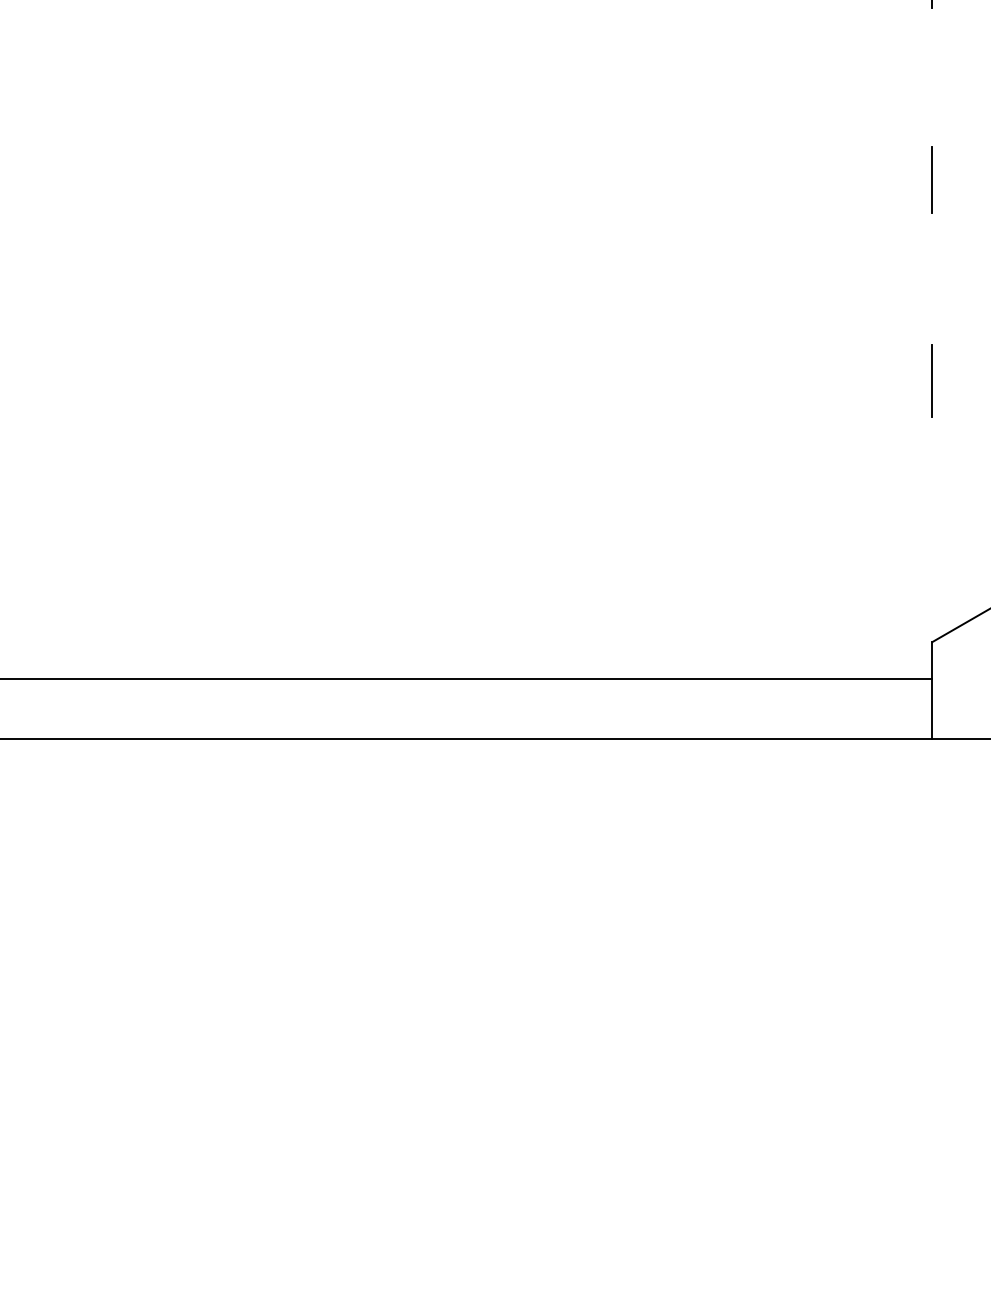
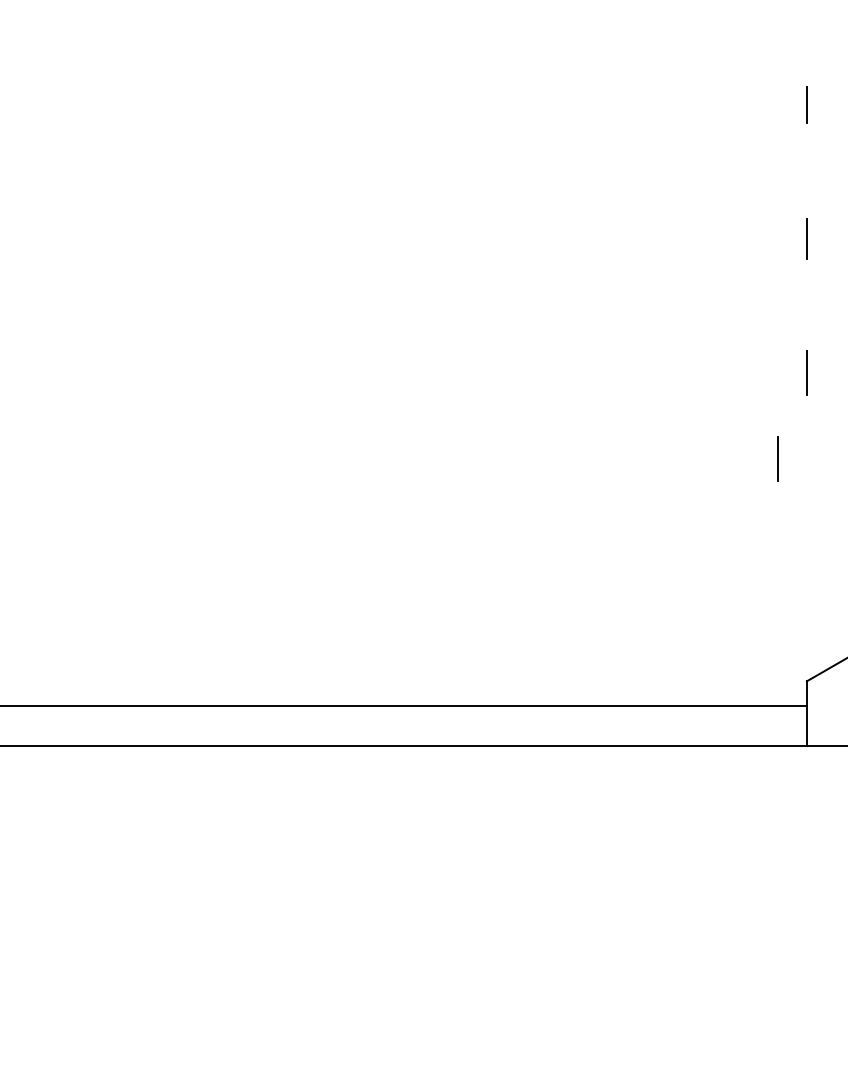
line: (888, 307) -> (777, 458), added
line: (931, 379) -> (806, 506), removed

